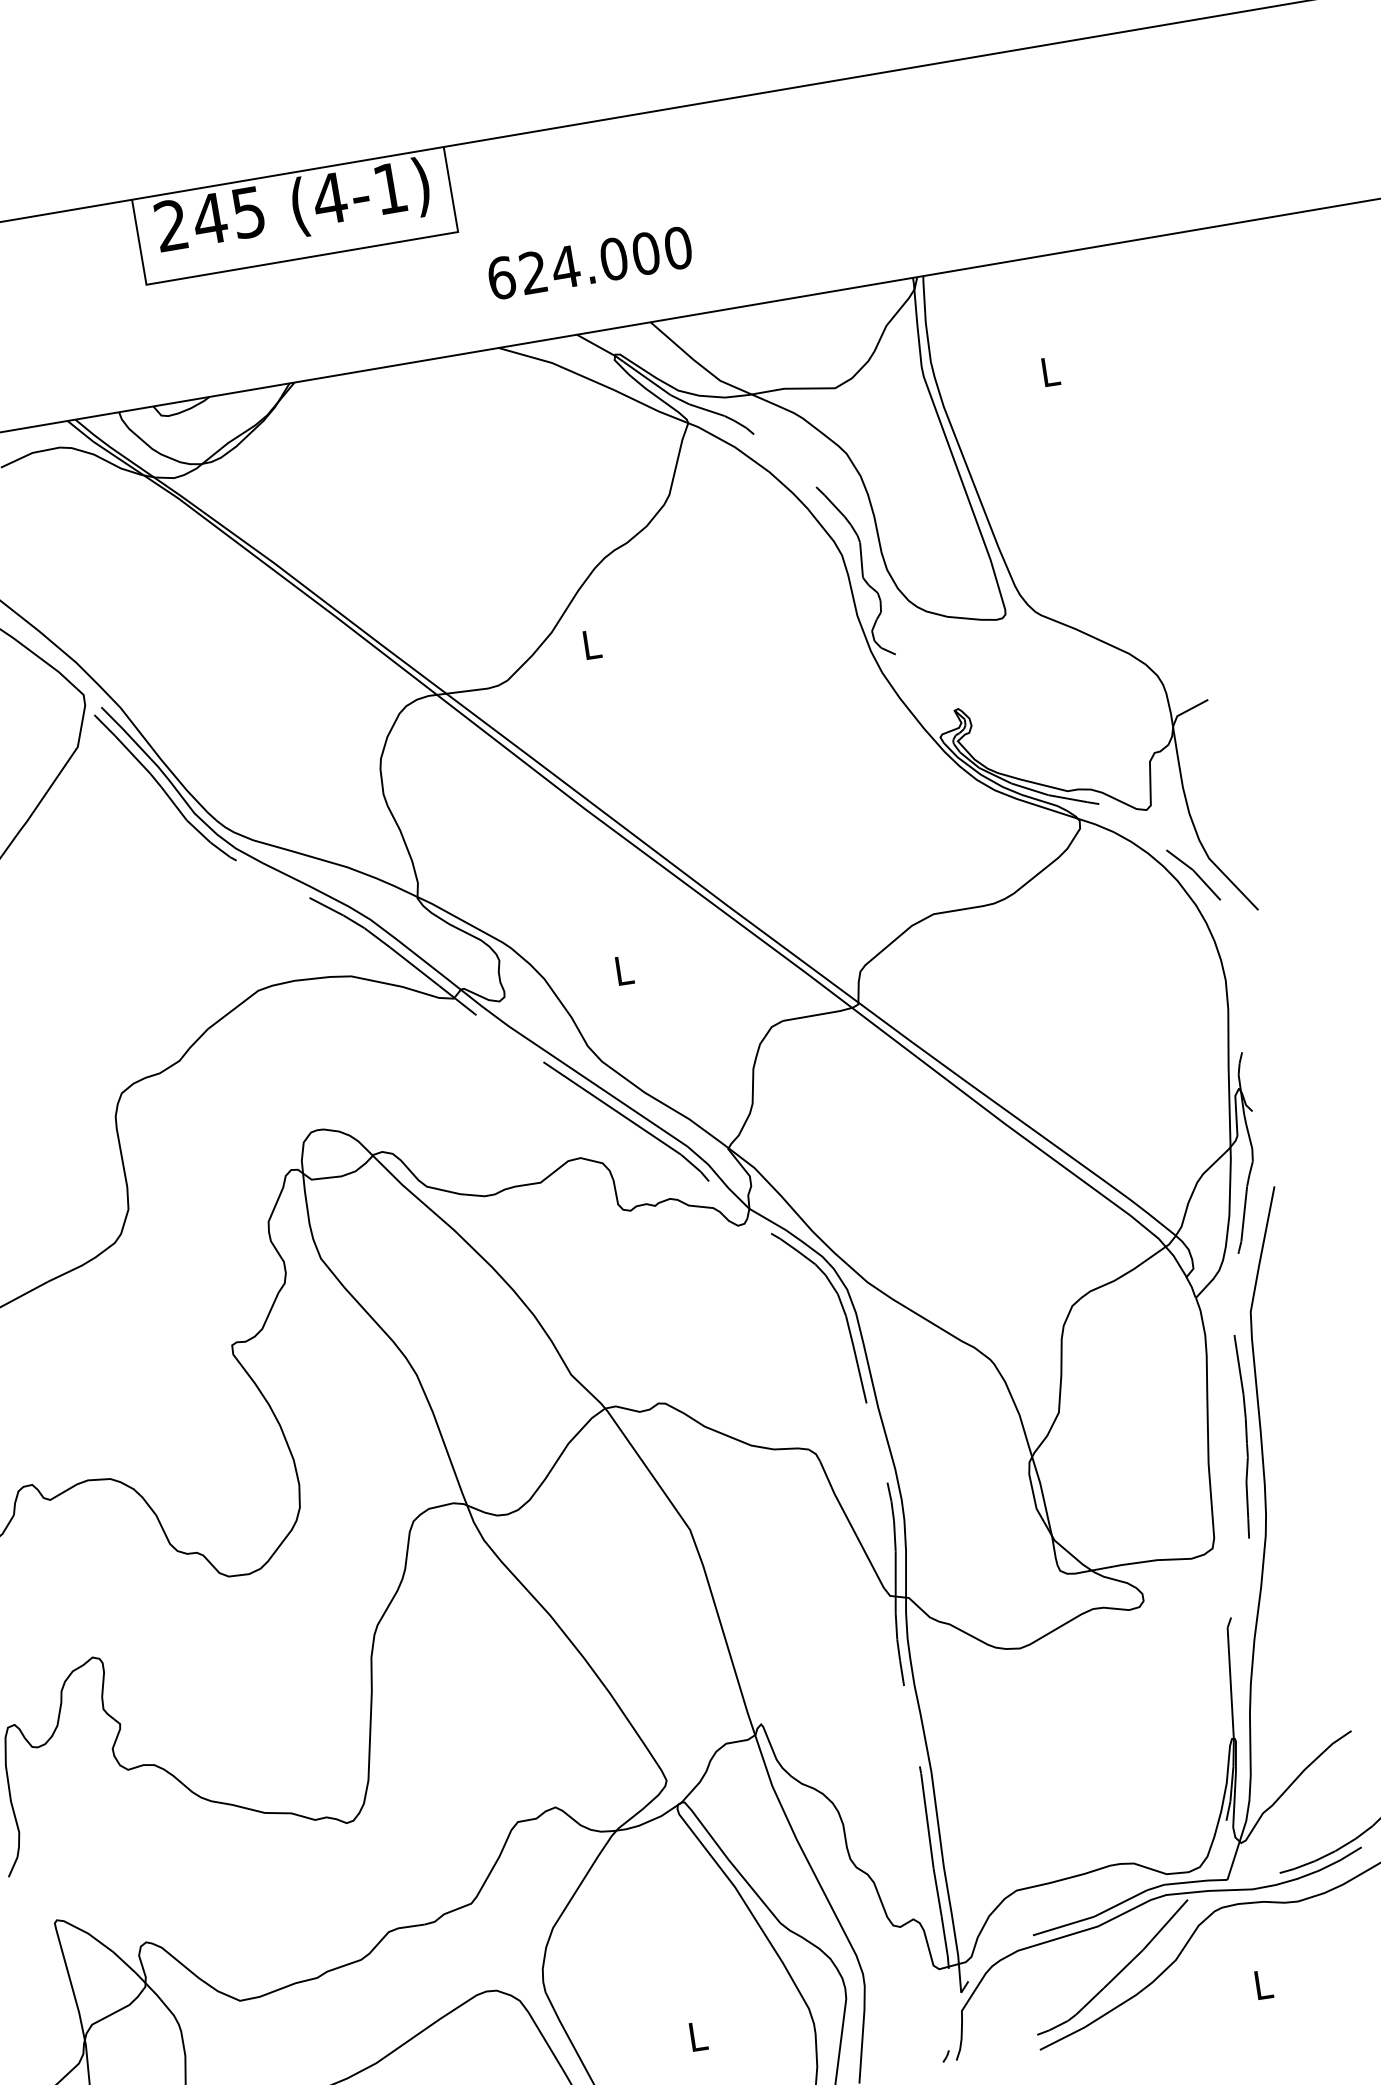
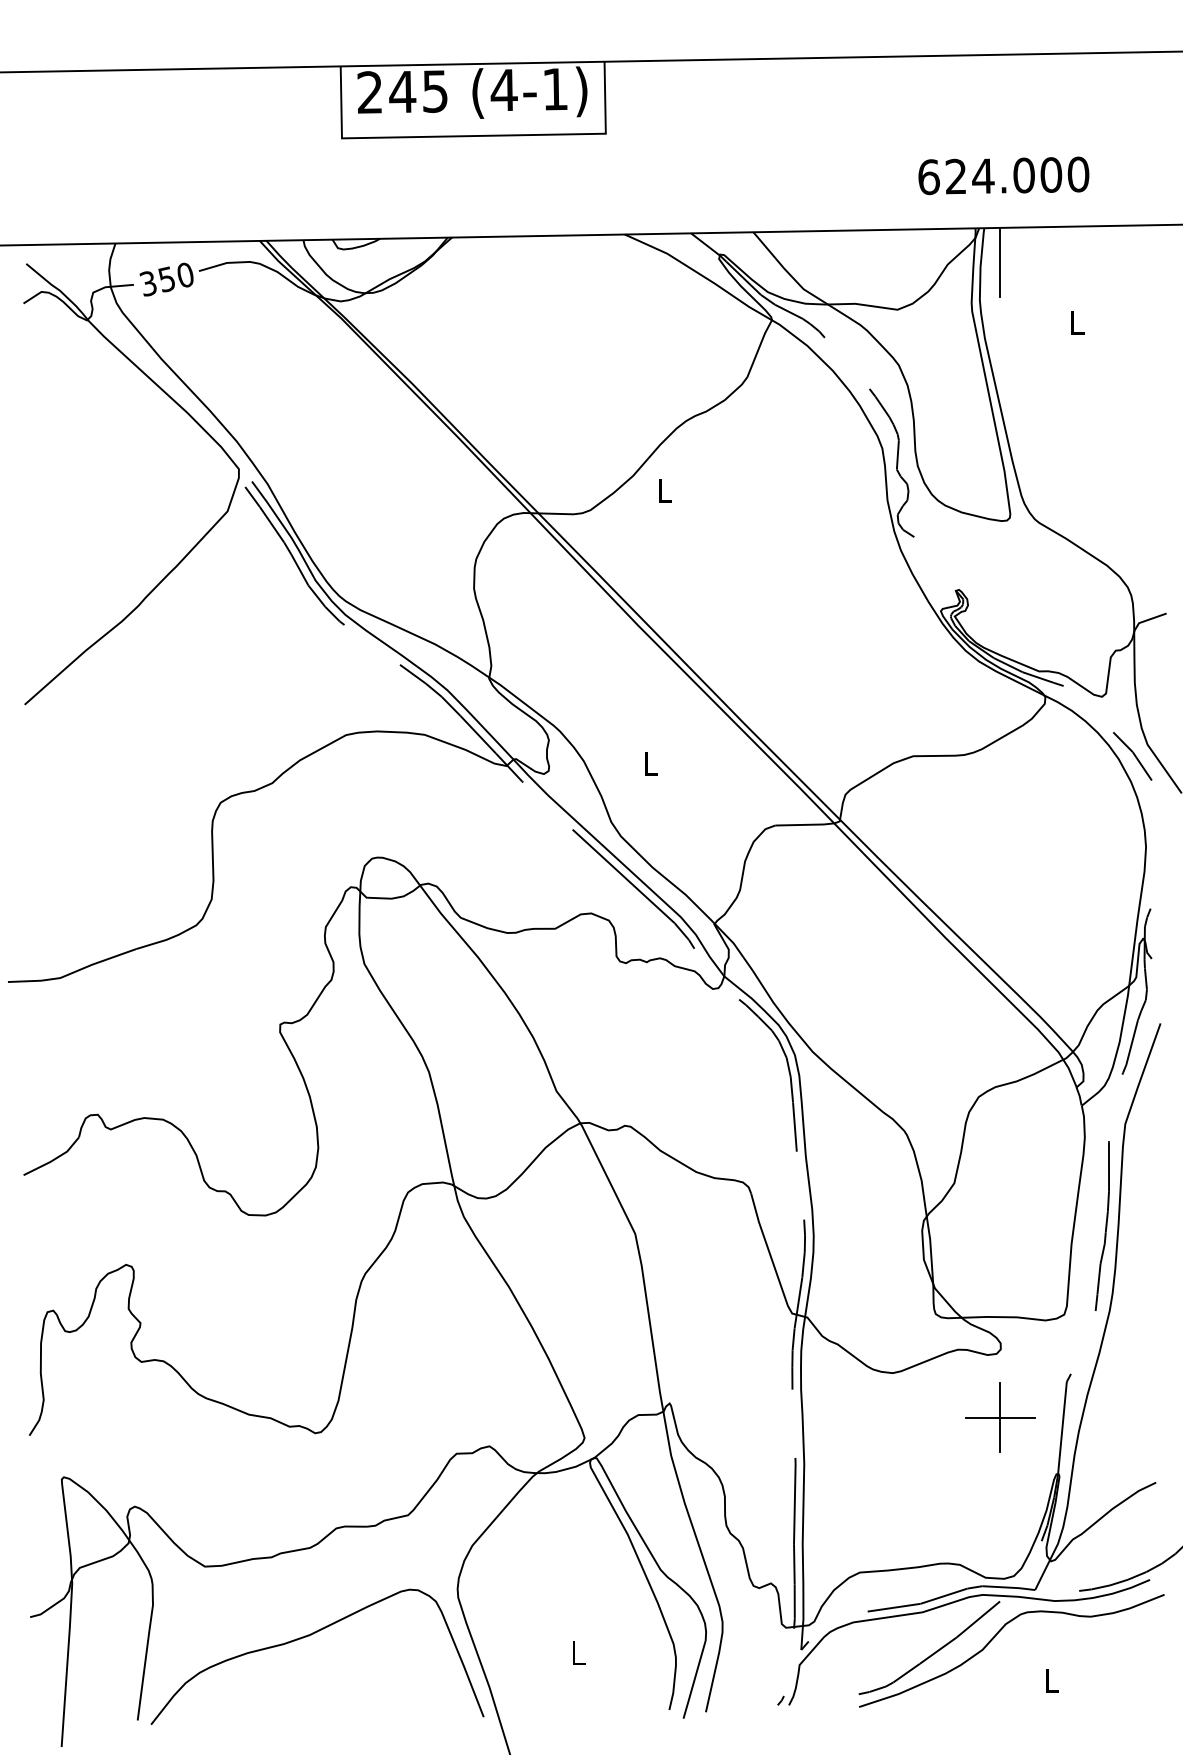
text: (589, 262) -> (1003, 175), moved
line: (948, 313) -> (1000, 262), added
part: (1155, 1681) -> (1000, 1417), added

